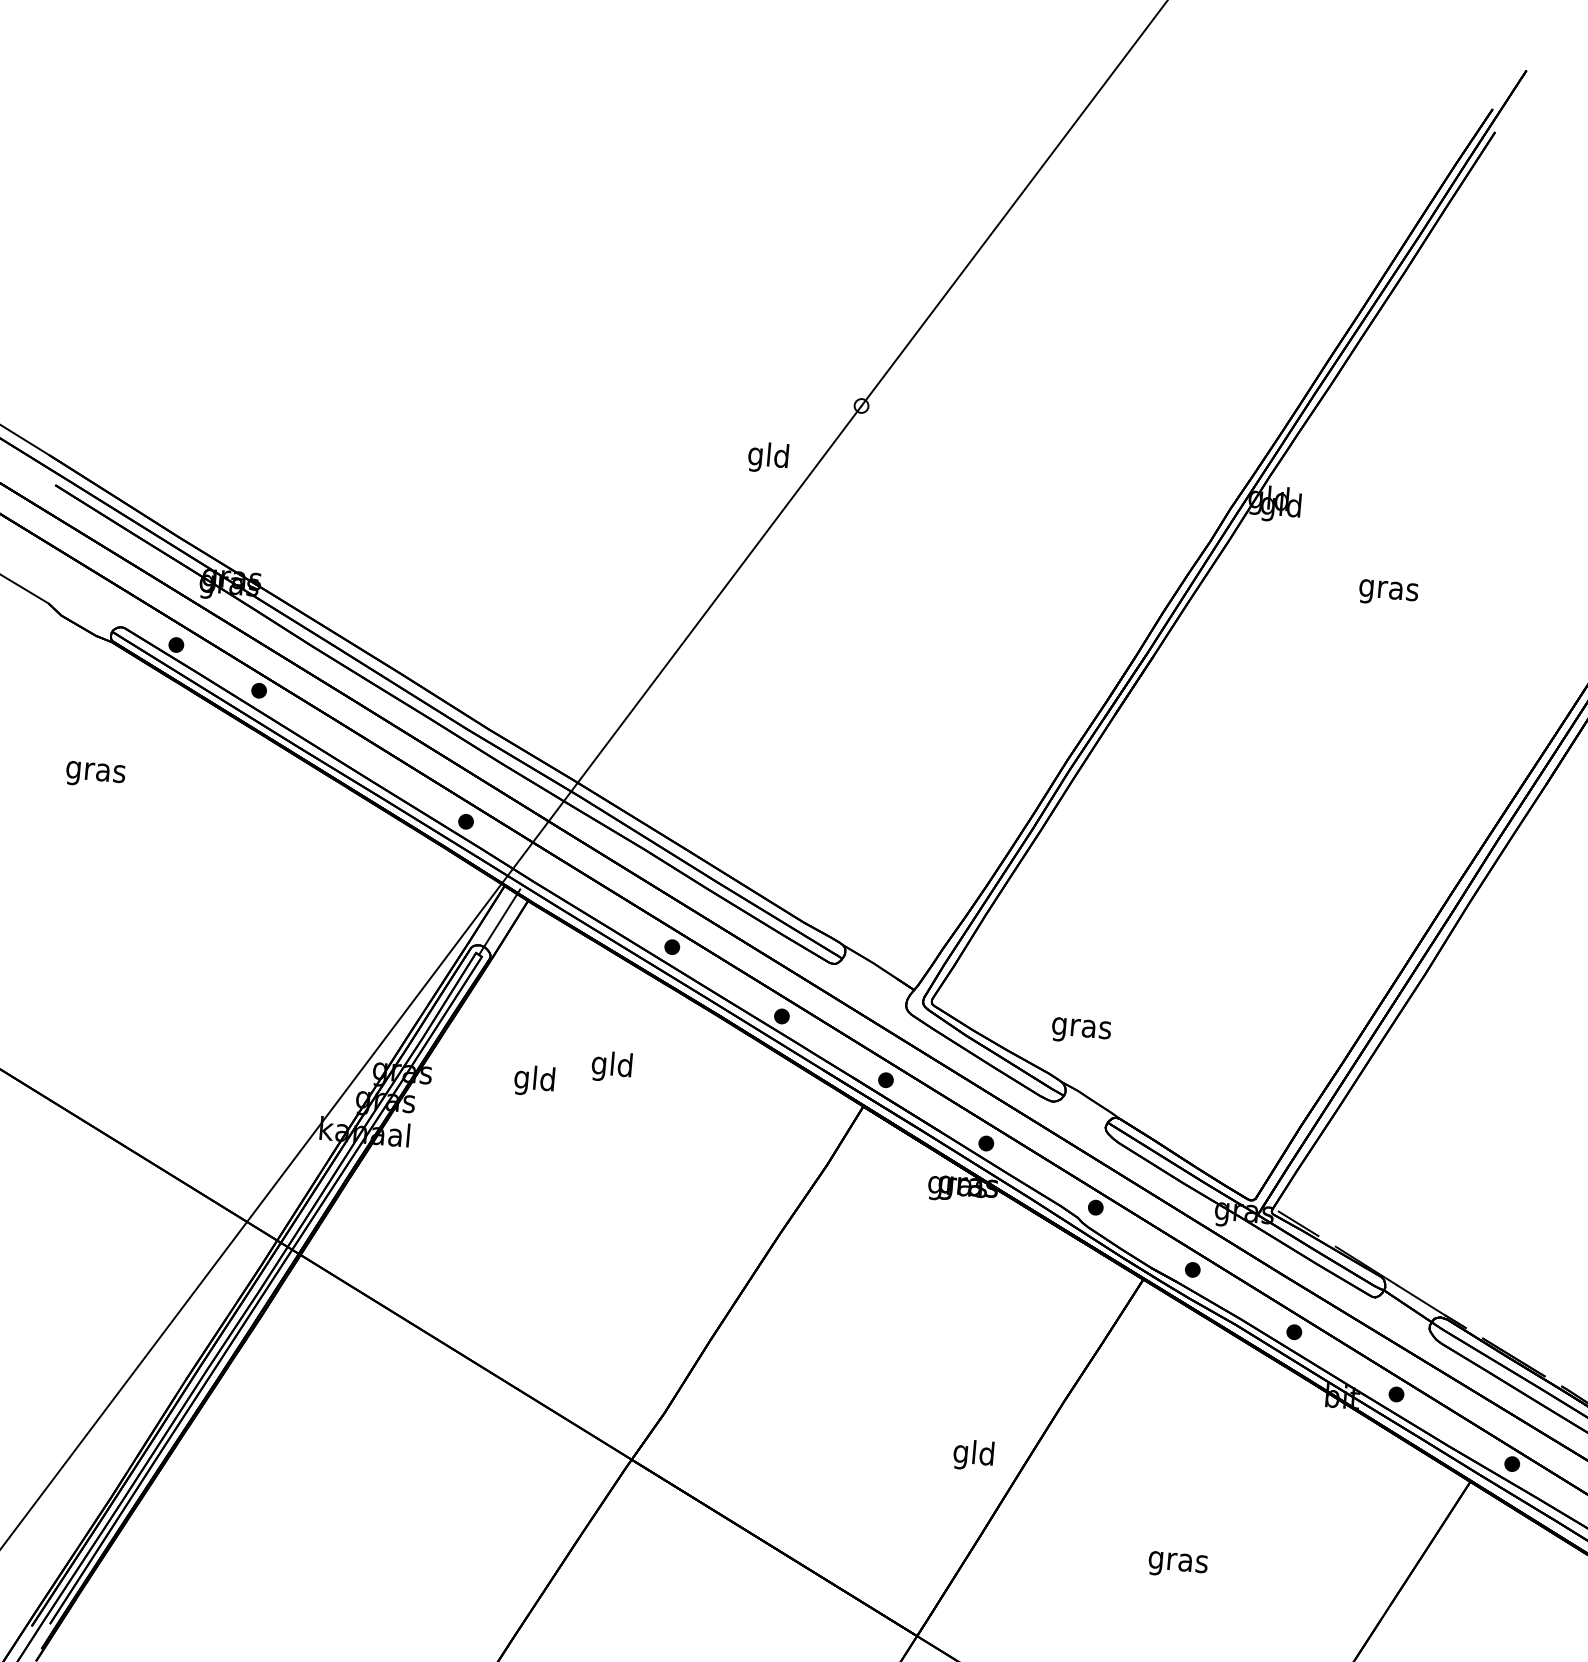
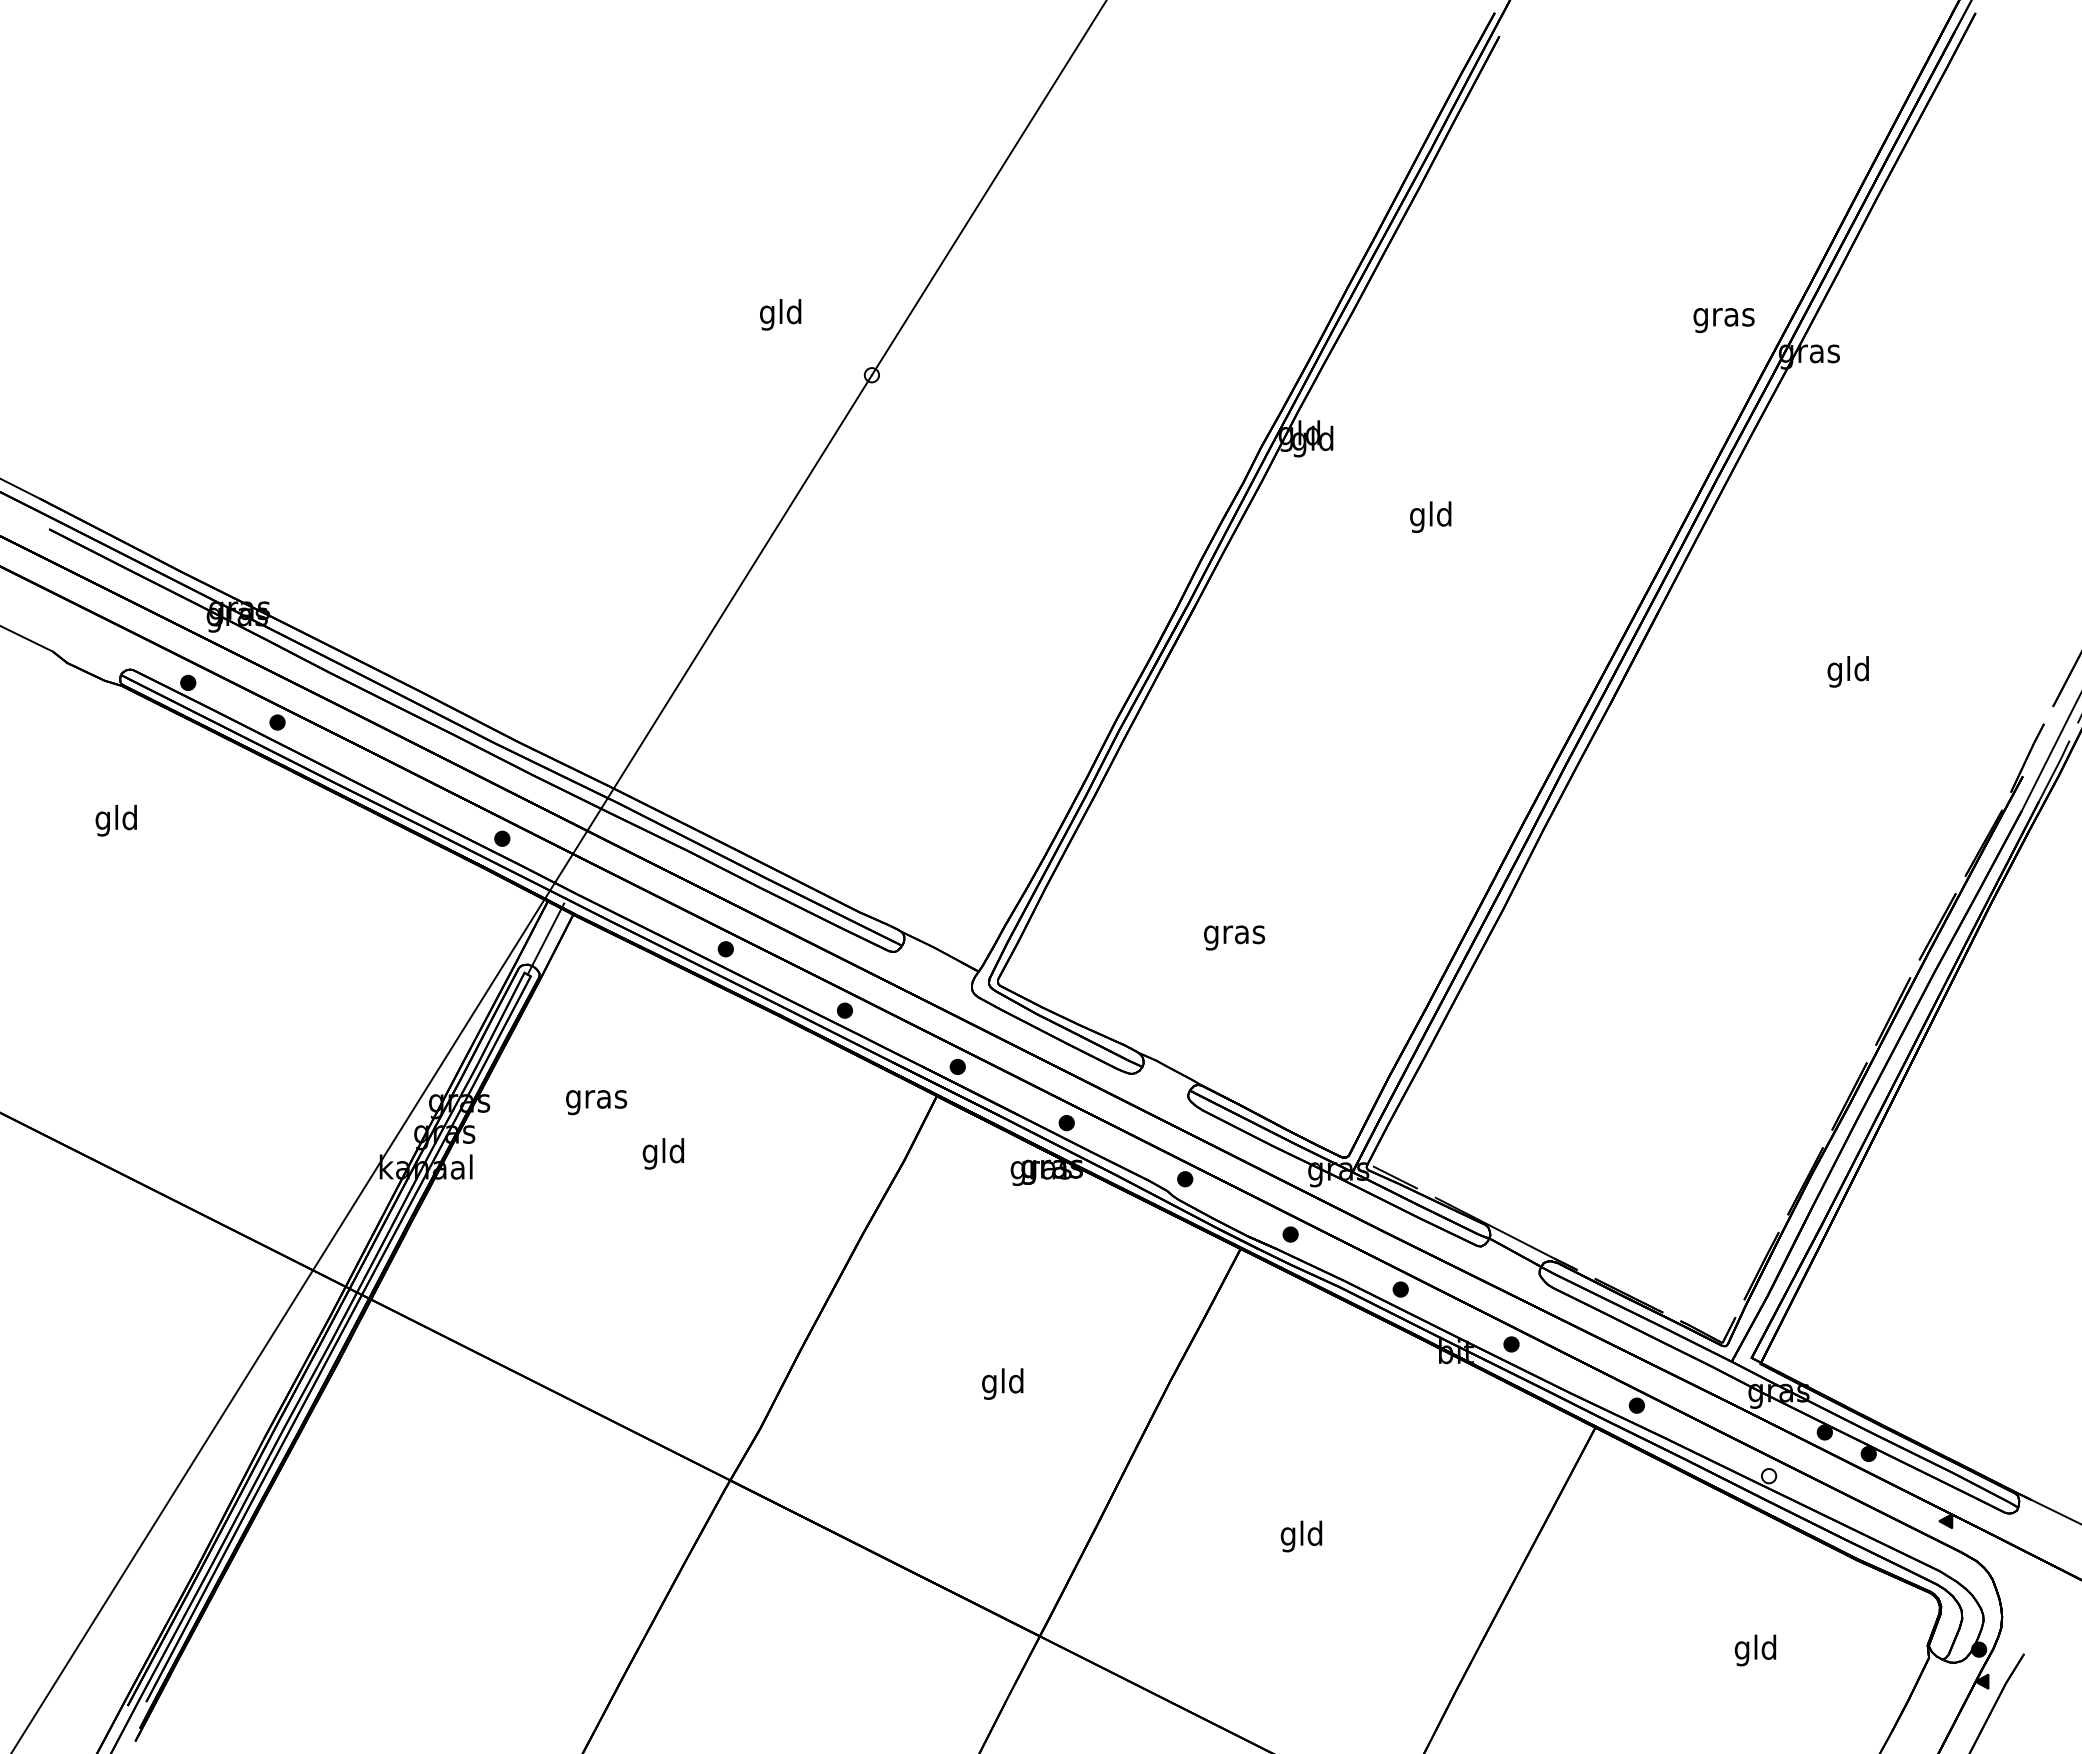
text: (768, 457) -> (780, 314), moved
text: (1388, 590) -> (1430, 517), gras -> gld
text: (95, 771) -> (116, 820), gras -> gld
text: (1081, 1030) -> (1234, 937), moved
text: (610, 1066) -> (662, 1153), moved
text: (534, 1081) -> (596, 1099), gld -> gras
text: (973, 1454) -> (1002, 1383), moved
text: (1177, 1561) -> (1301, 1536), gras -> gld

